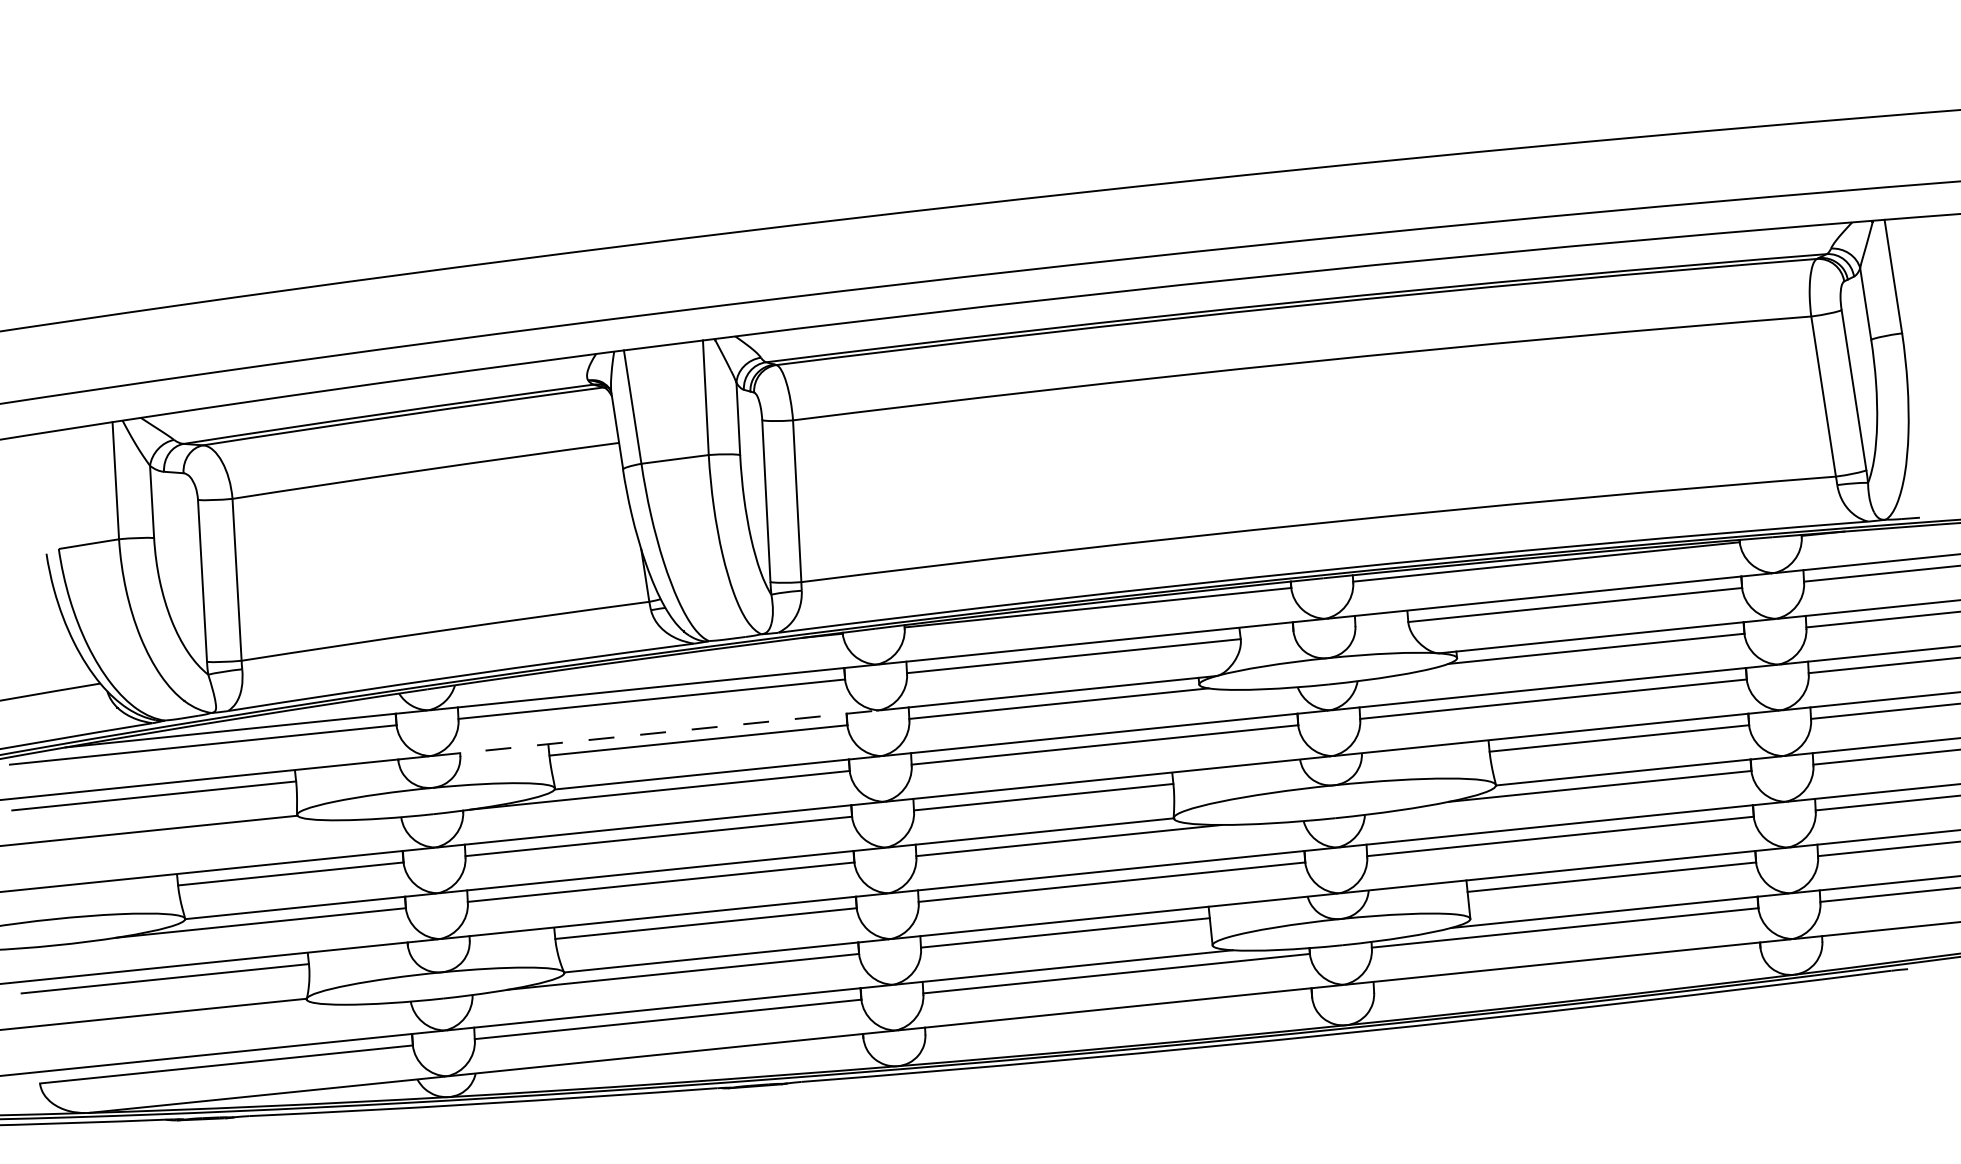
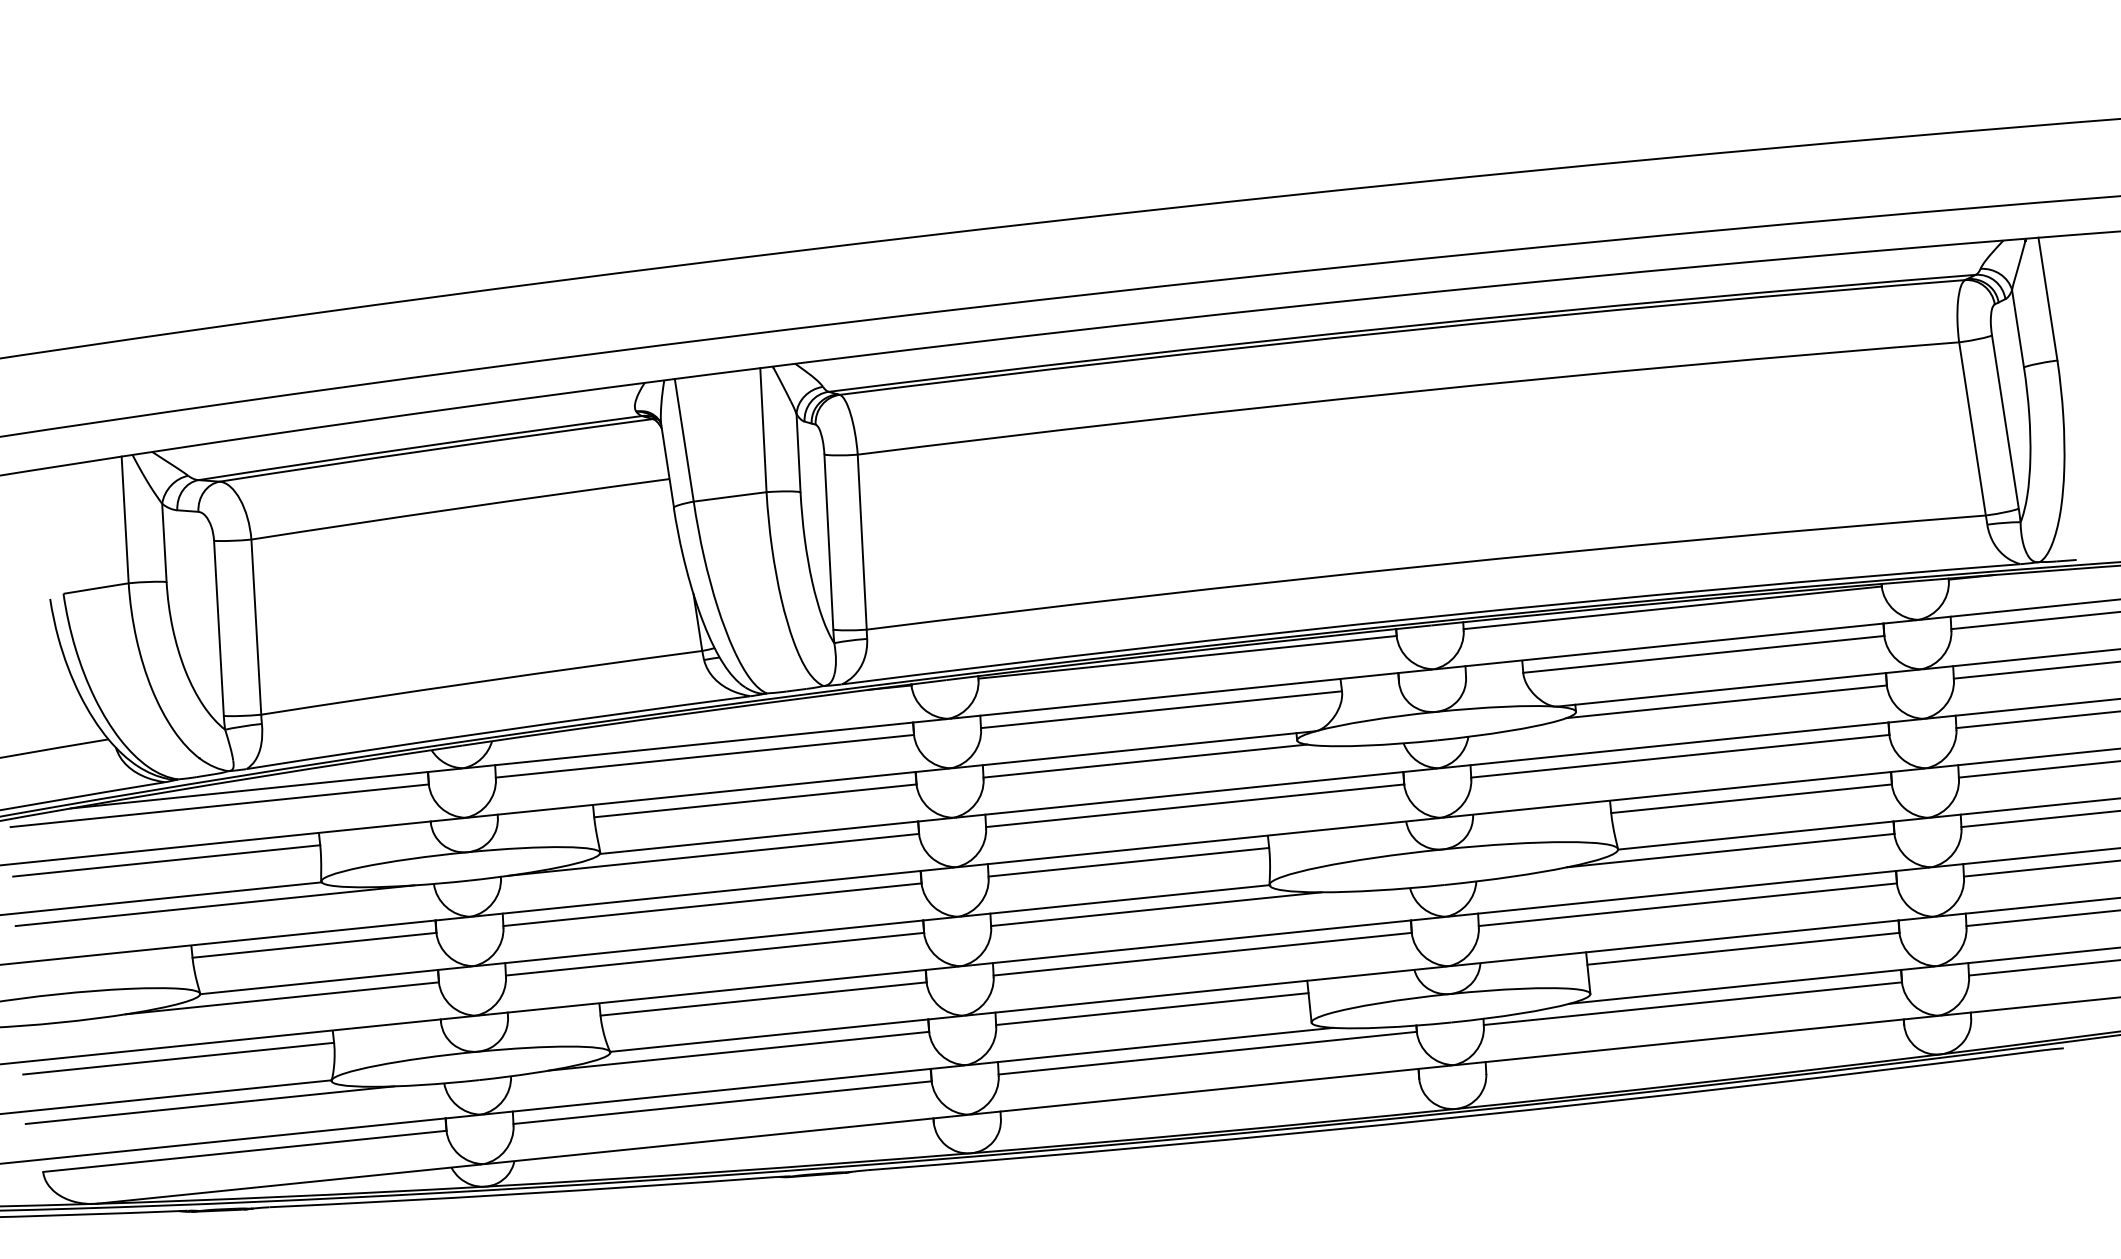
line: (655, 733) -> (708, 793), dashed -> solid
line: (198, 837) -> (214, 905), added
line: (193, 1021) -> (209, 1104), added

